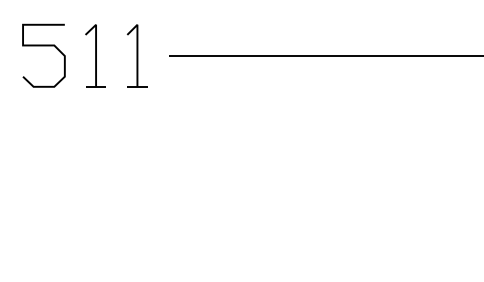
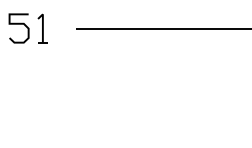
part: (136, 55) -> (61, 28), removed

